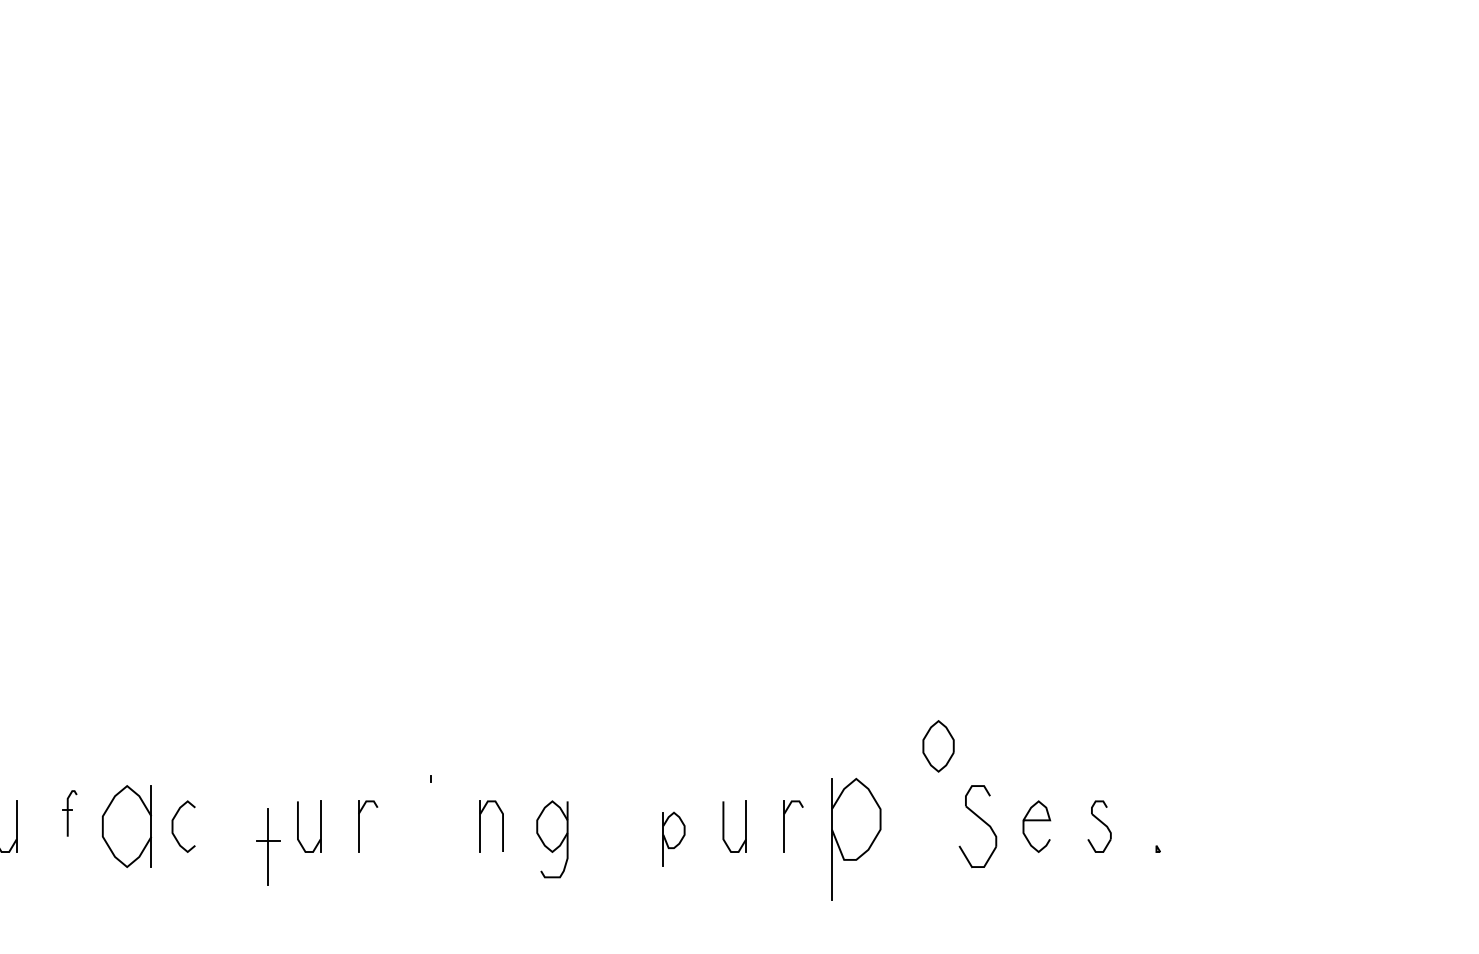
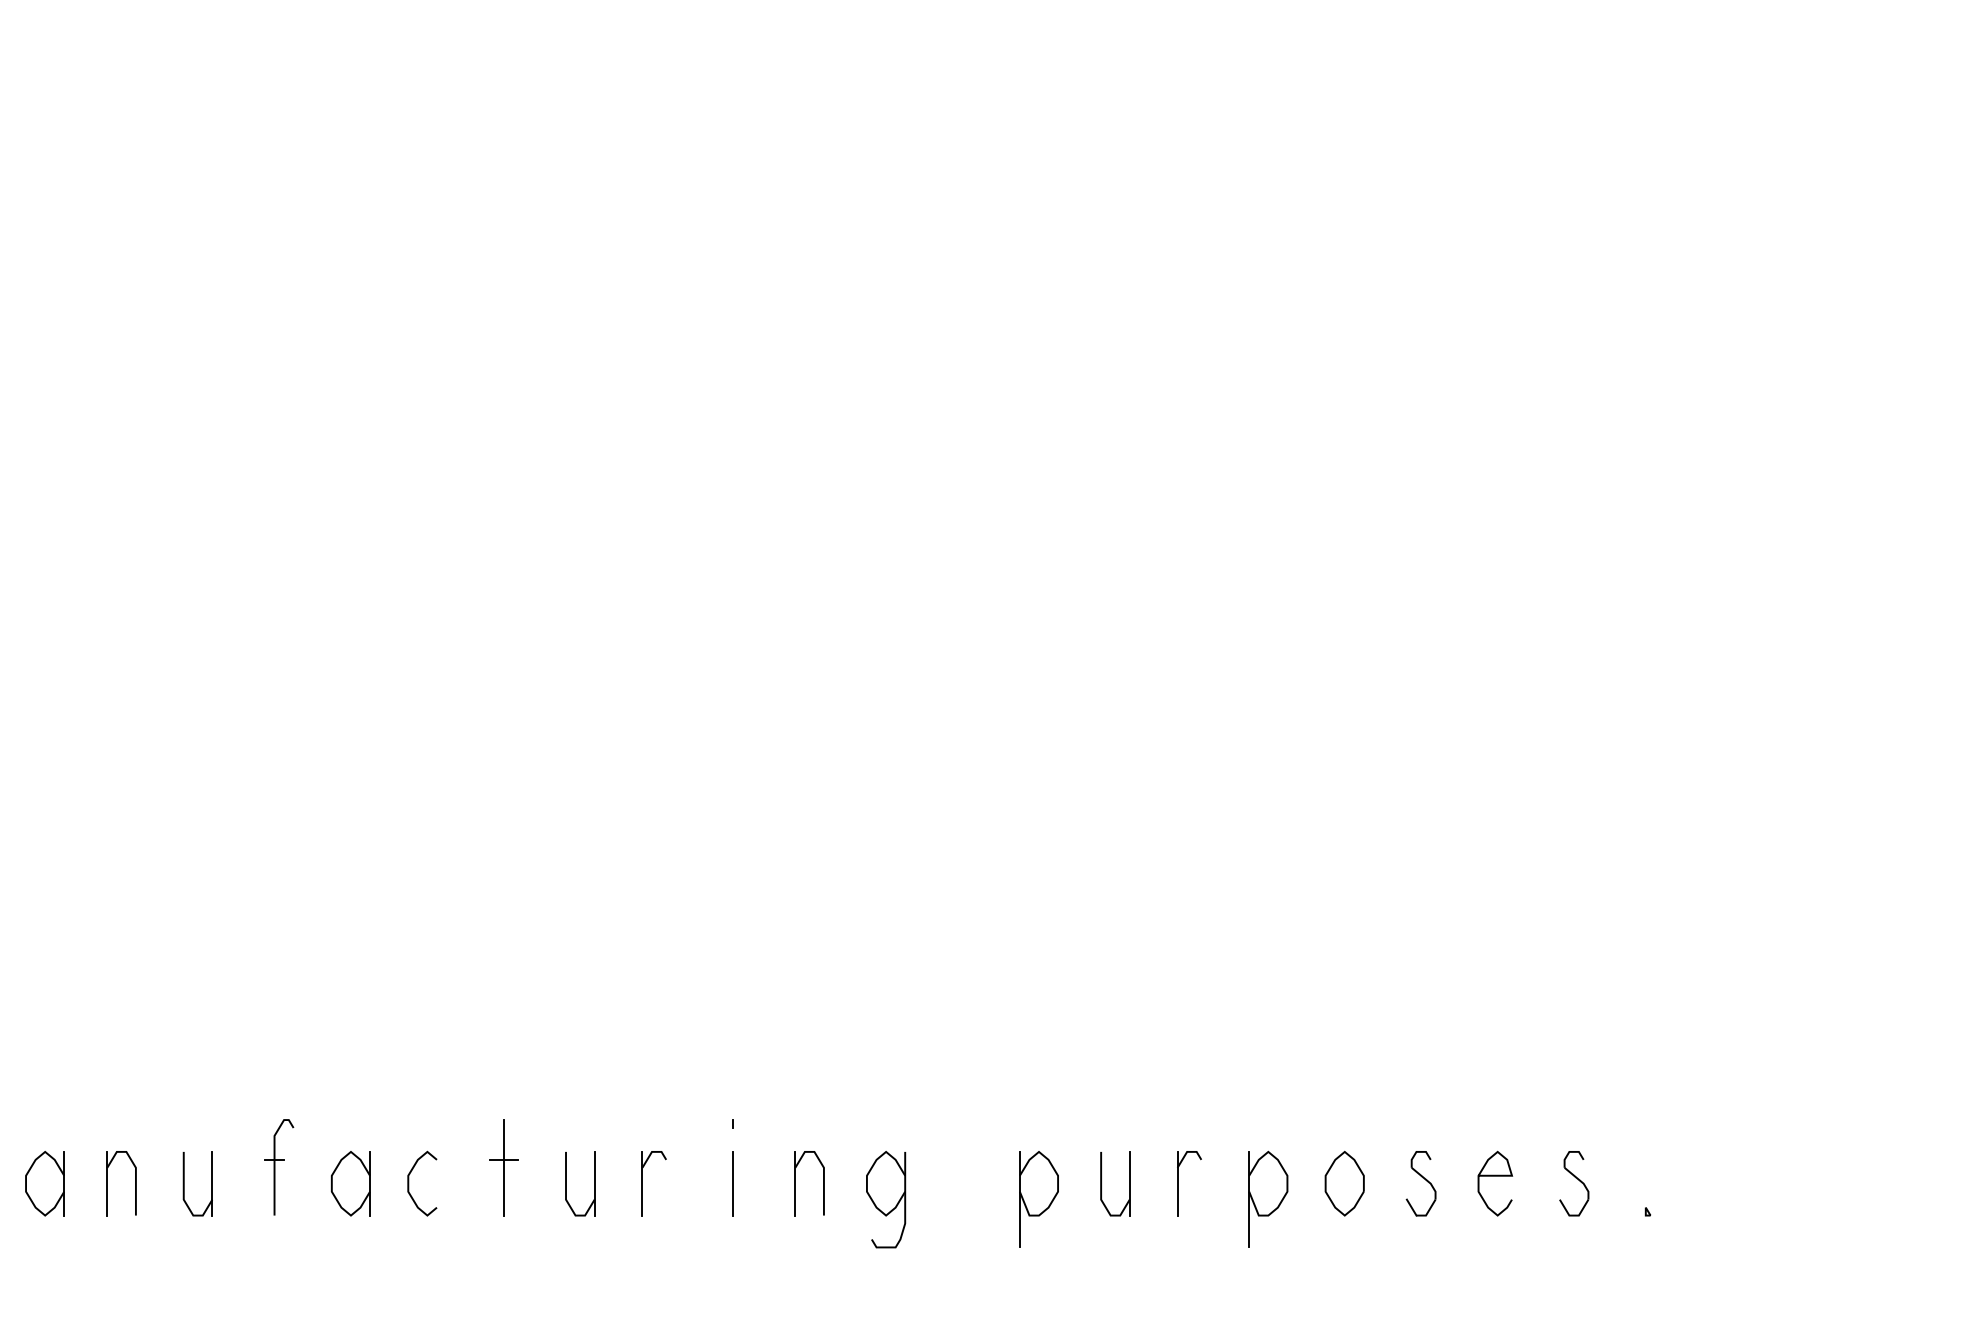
part: (938, 746) -> (1344, 1183), moved
part: (70, 813) -> (279, 1167), size x1.67
part: (126, 826) -> (350, 1183), size x0.62
line: (431, 826) -> (733, 1183), added
part: (977, 826) -> (1420, 1183), size x0.62
part: (856, 838) -> (1268, 1198), size x0.62
part: (673, 839) -> (1038, 1199), size x1.43
part: (268, 847) -> (503, 1167), moved

